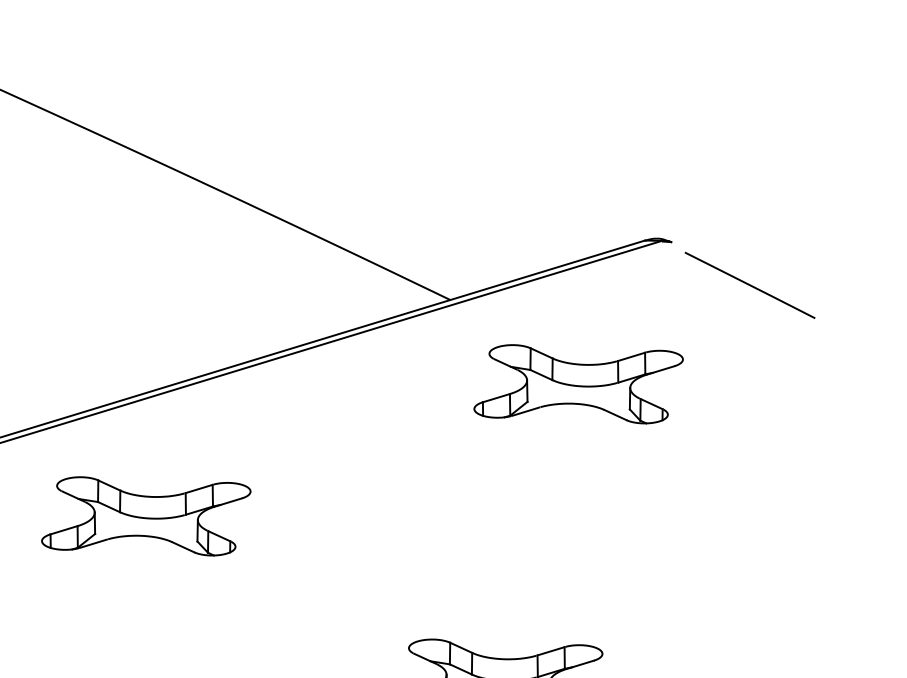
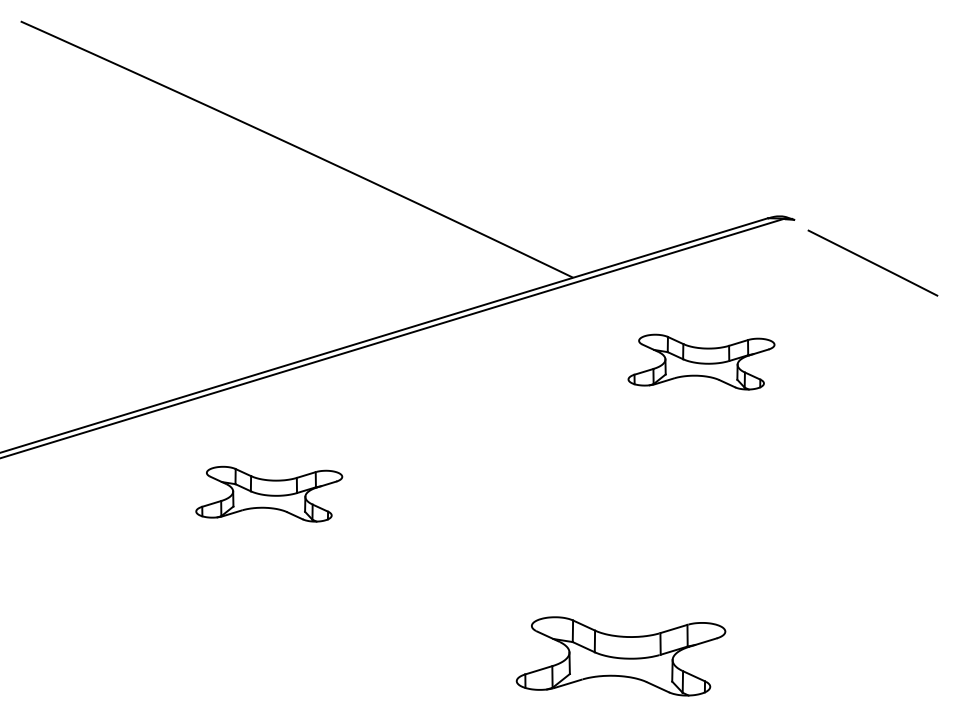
part: (578, 384) -> (701, 362), size x0.7
part: (146, 516) -> (269, 494), size x0.7

